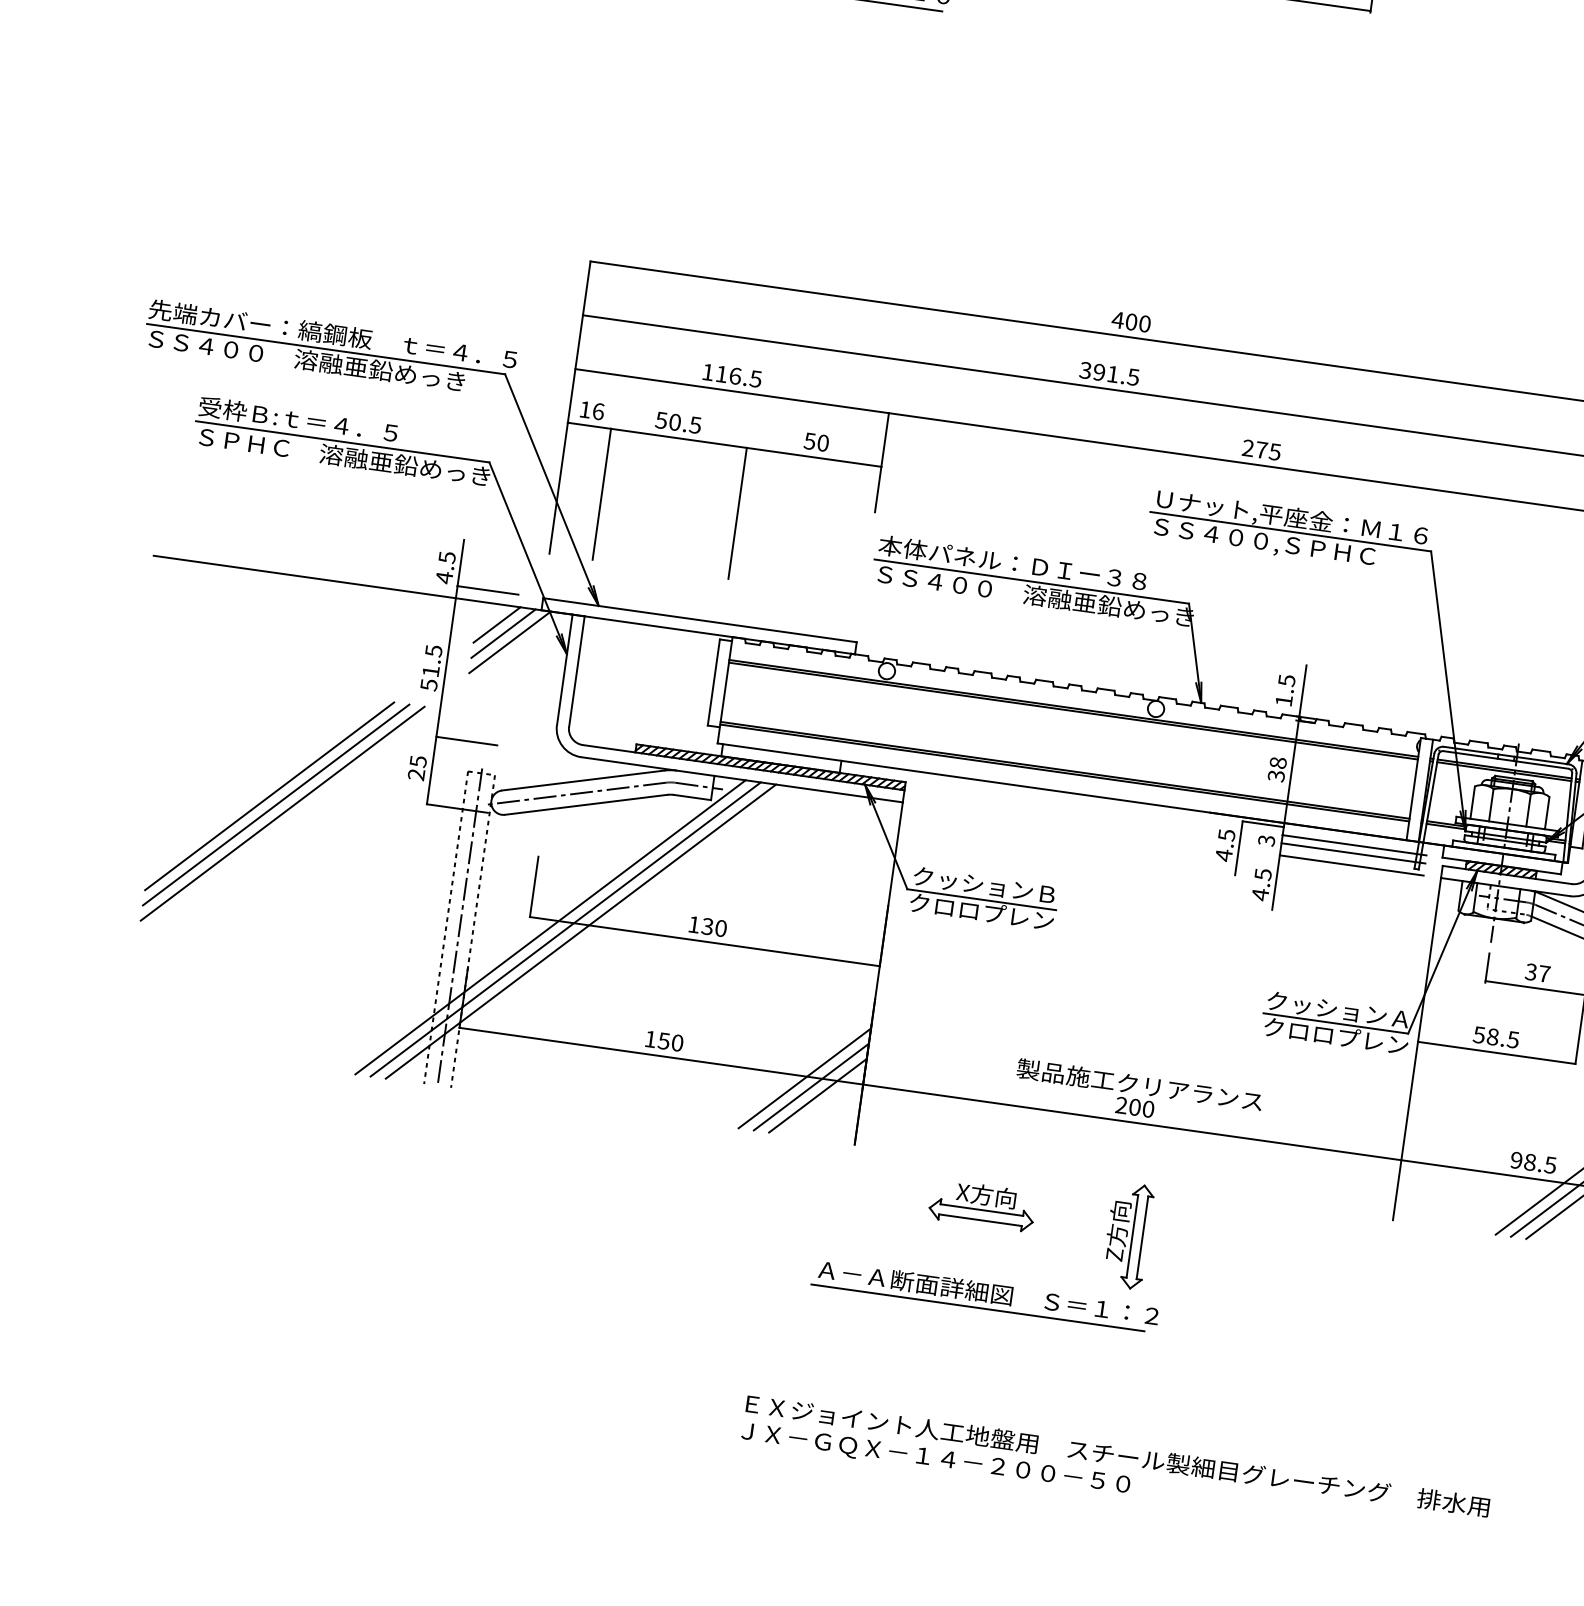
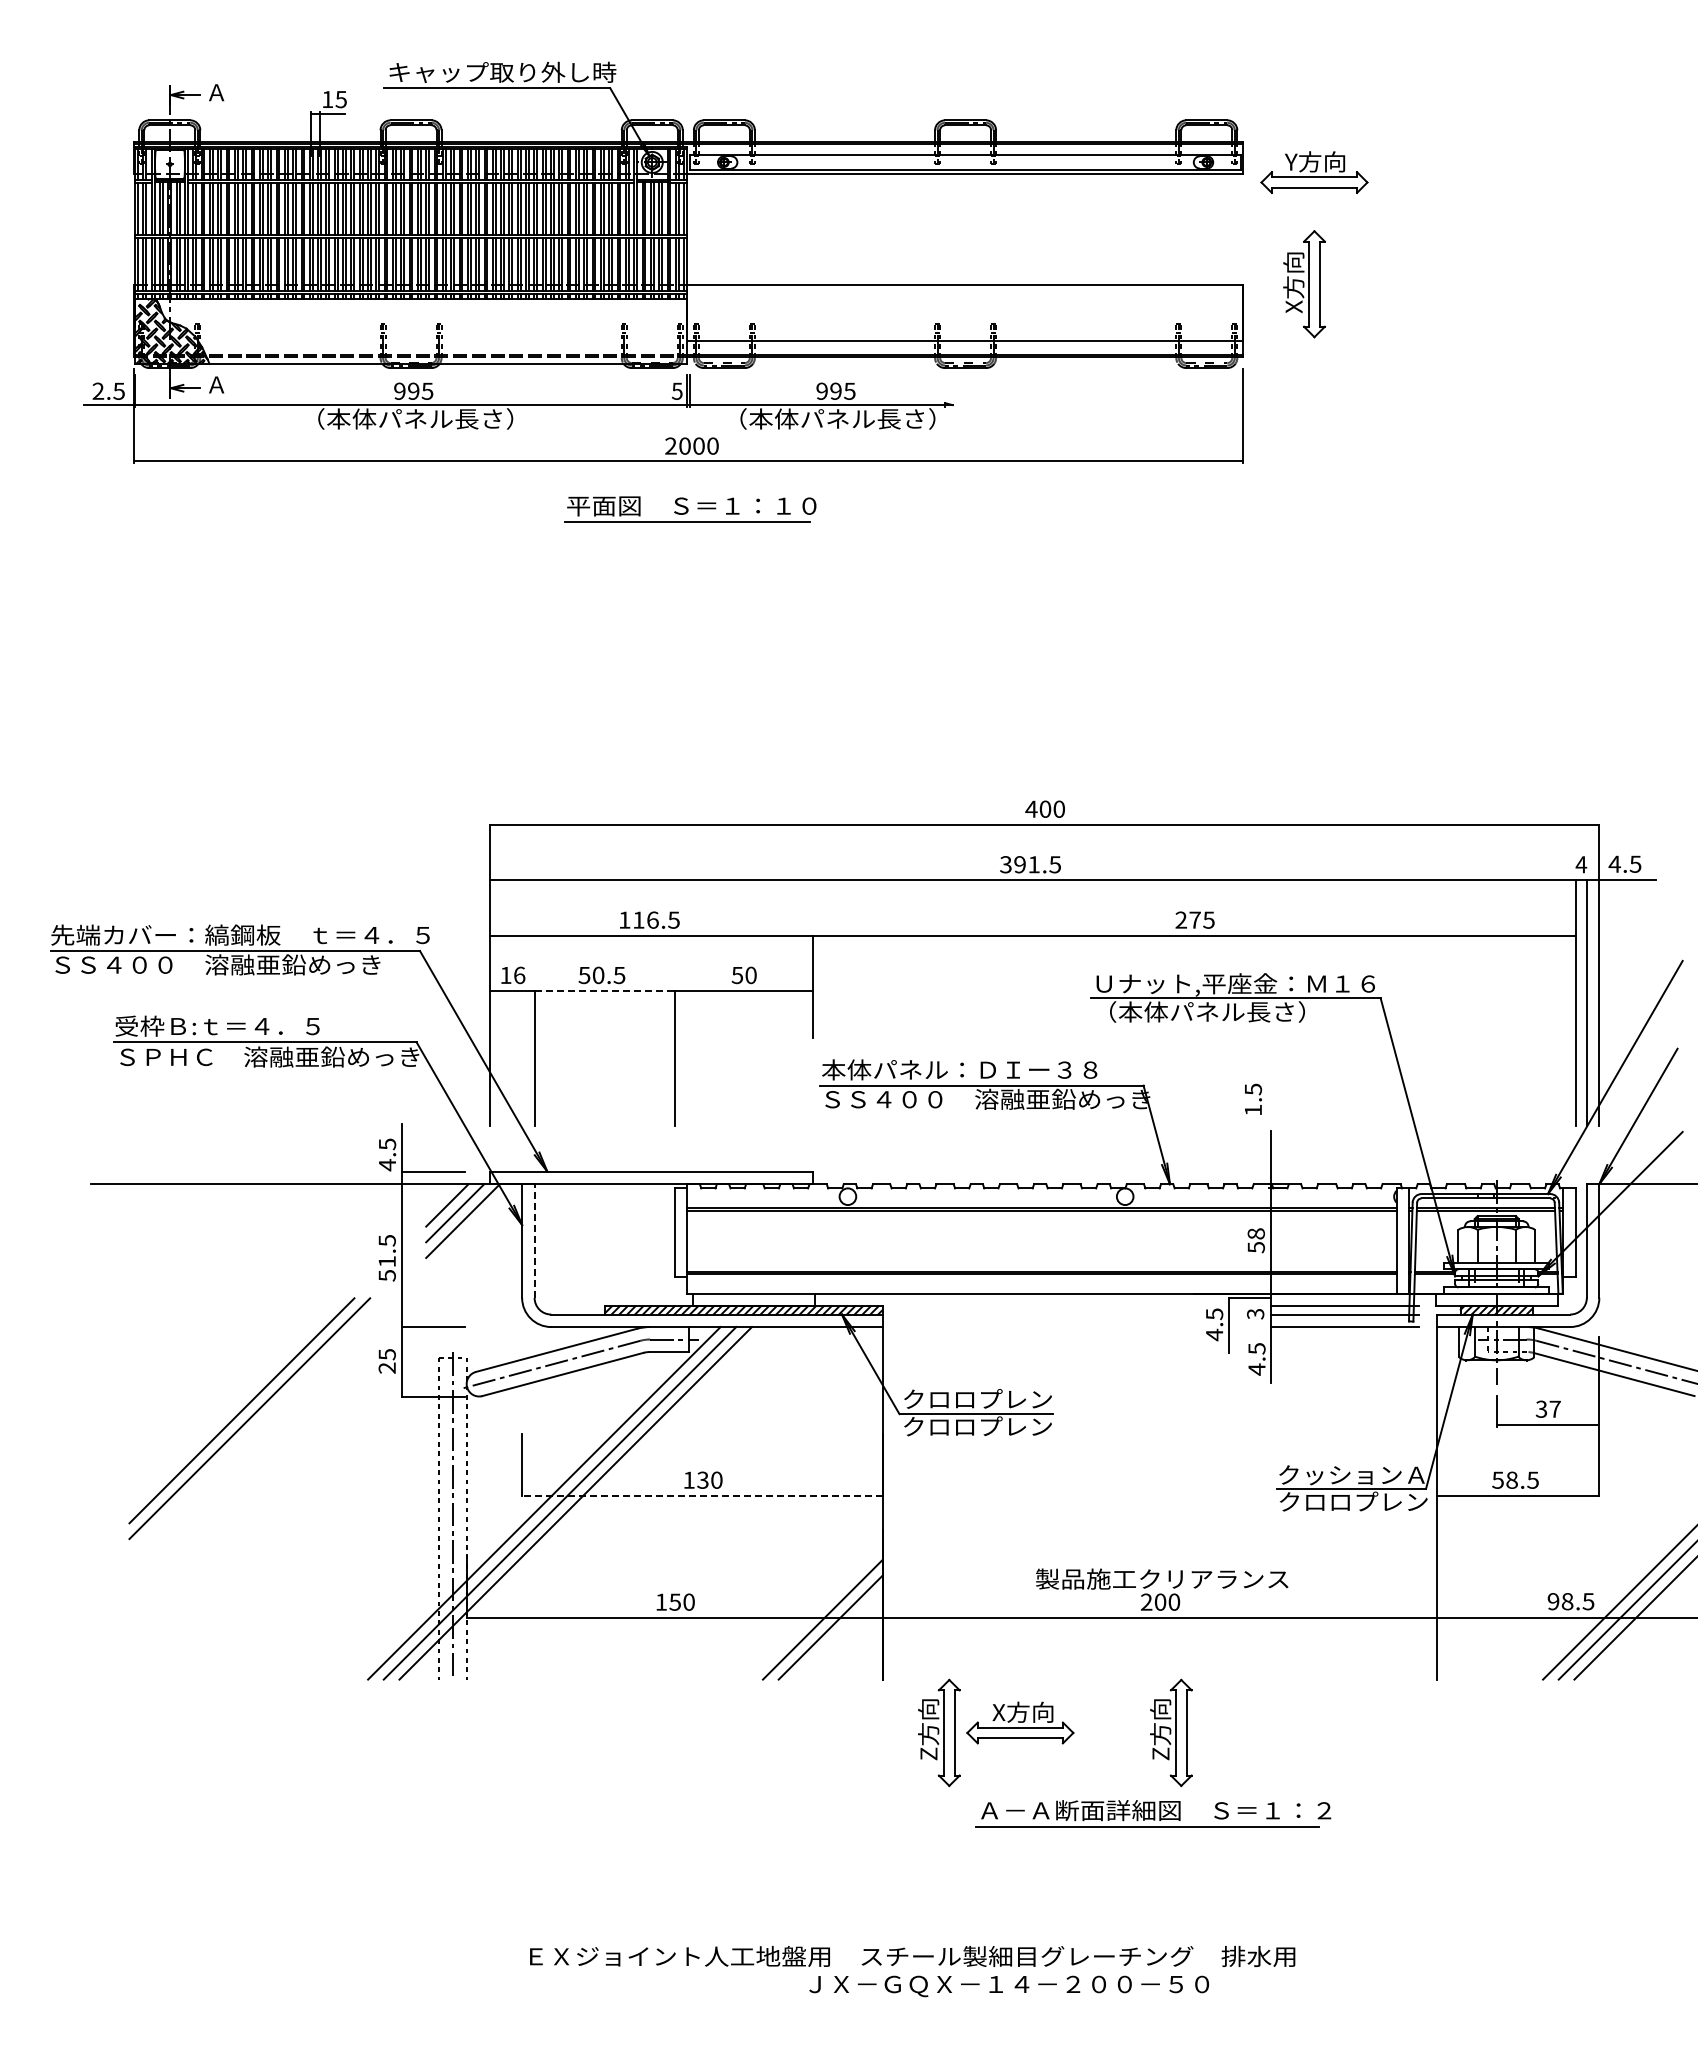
line: (678, 438) -> (604, 991), solid -> dashed
text: (1264, 541) -> (1211, 1012), ＳＳ４００,ＳＰＨＣ -> （本体パネル長さ）
line: (576, 671) -> (534, 1241), solid -> dashed
text: (1285, 689) -> (1253, 1098), moved
text: (1275, 776) -> (1255, 1247), 38 -> 58
line: (282, 813) -> (257, 1426), removed
text: (997, 887) -> (990, 1399), クッションＢ -> クロロプレン
line: (704, 941) -> (701, 1495), solid -> dashed
line: (817, 1095) -> (838, 1635), removed
part: (902, 1203) -> (939, 1732), added
part: (985, 1295) -> (1153, 1813), moved
text: (1117, 1455) -> (912, 1956), moved

